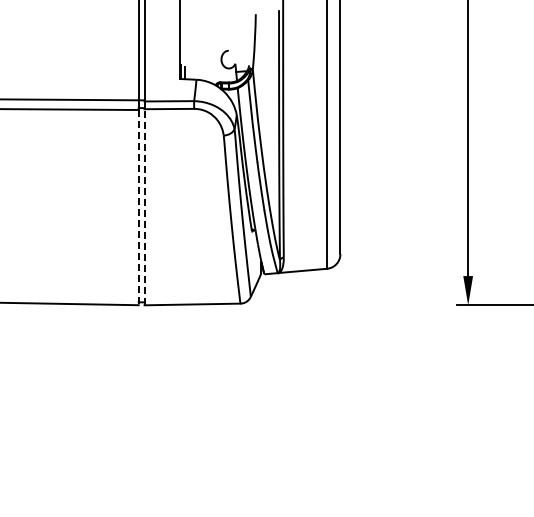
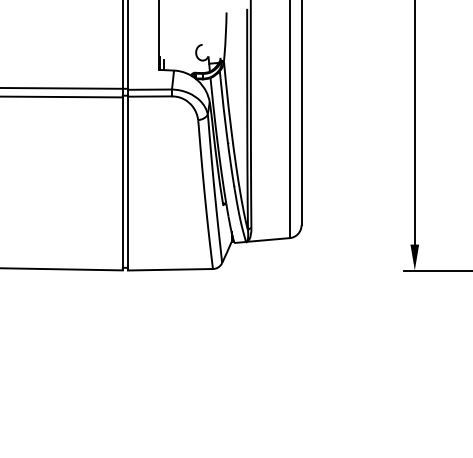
line: (144, 206) -> (127, 182), dashed -> solid
line: (138, 207) -> (122, 183), dashed -> solid

